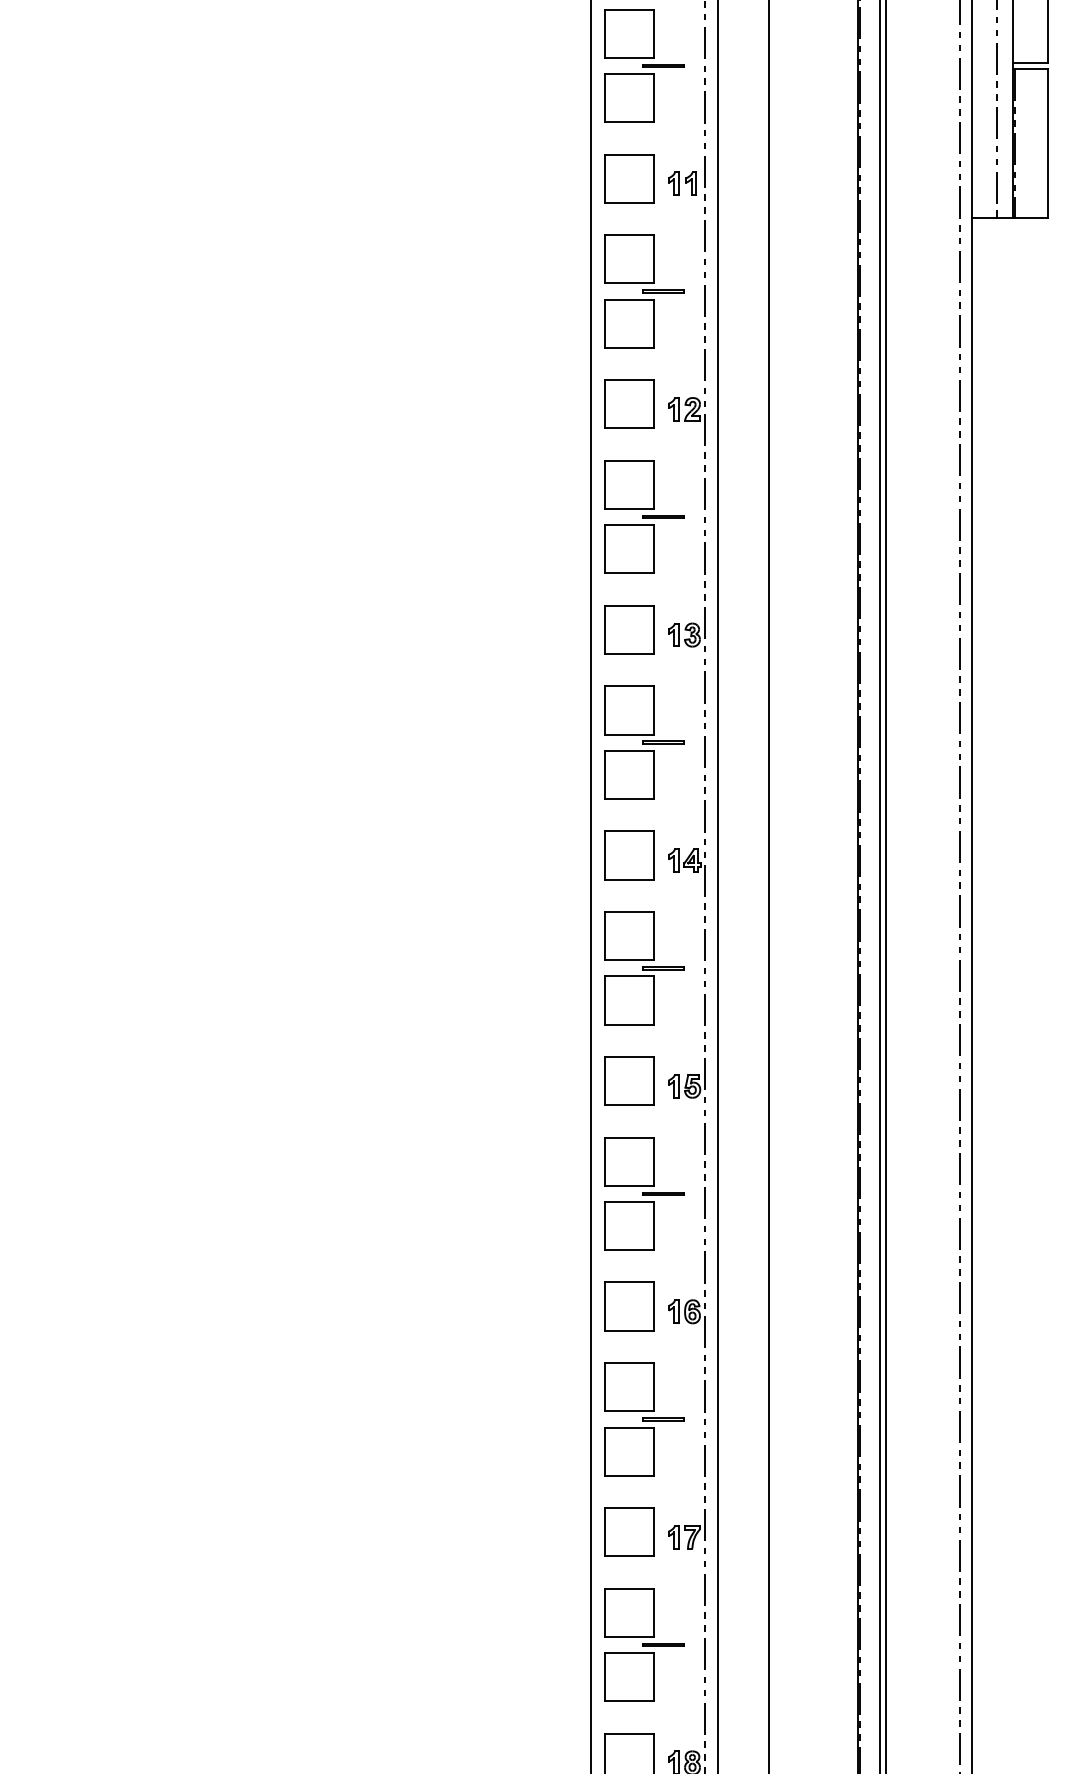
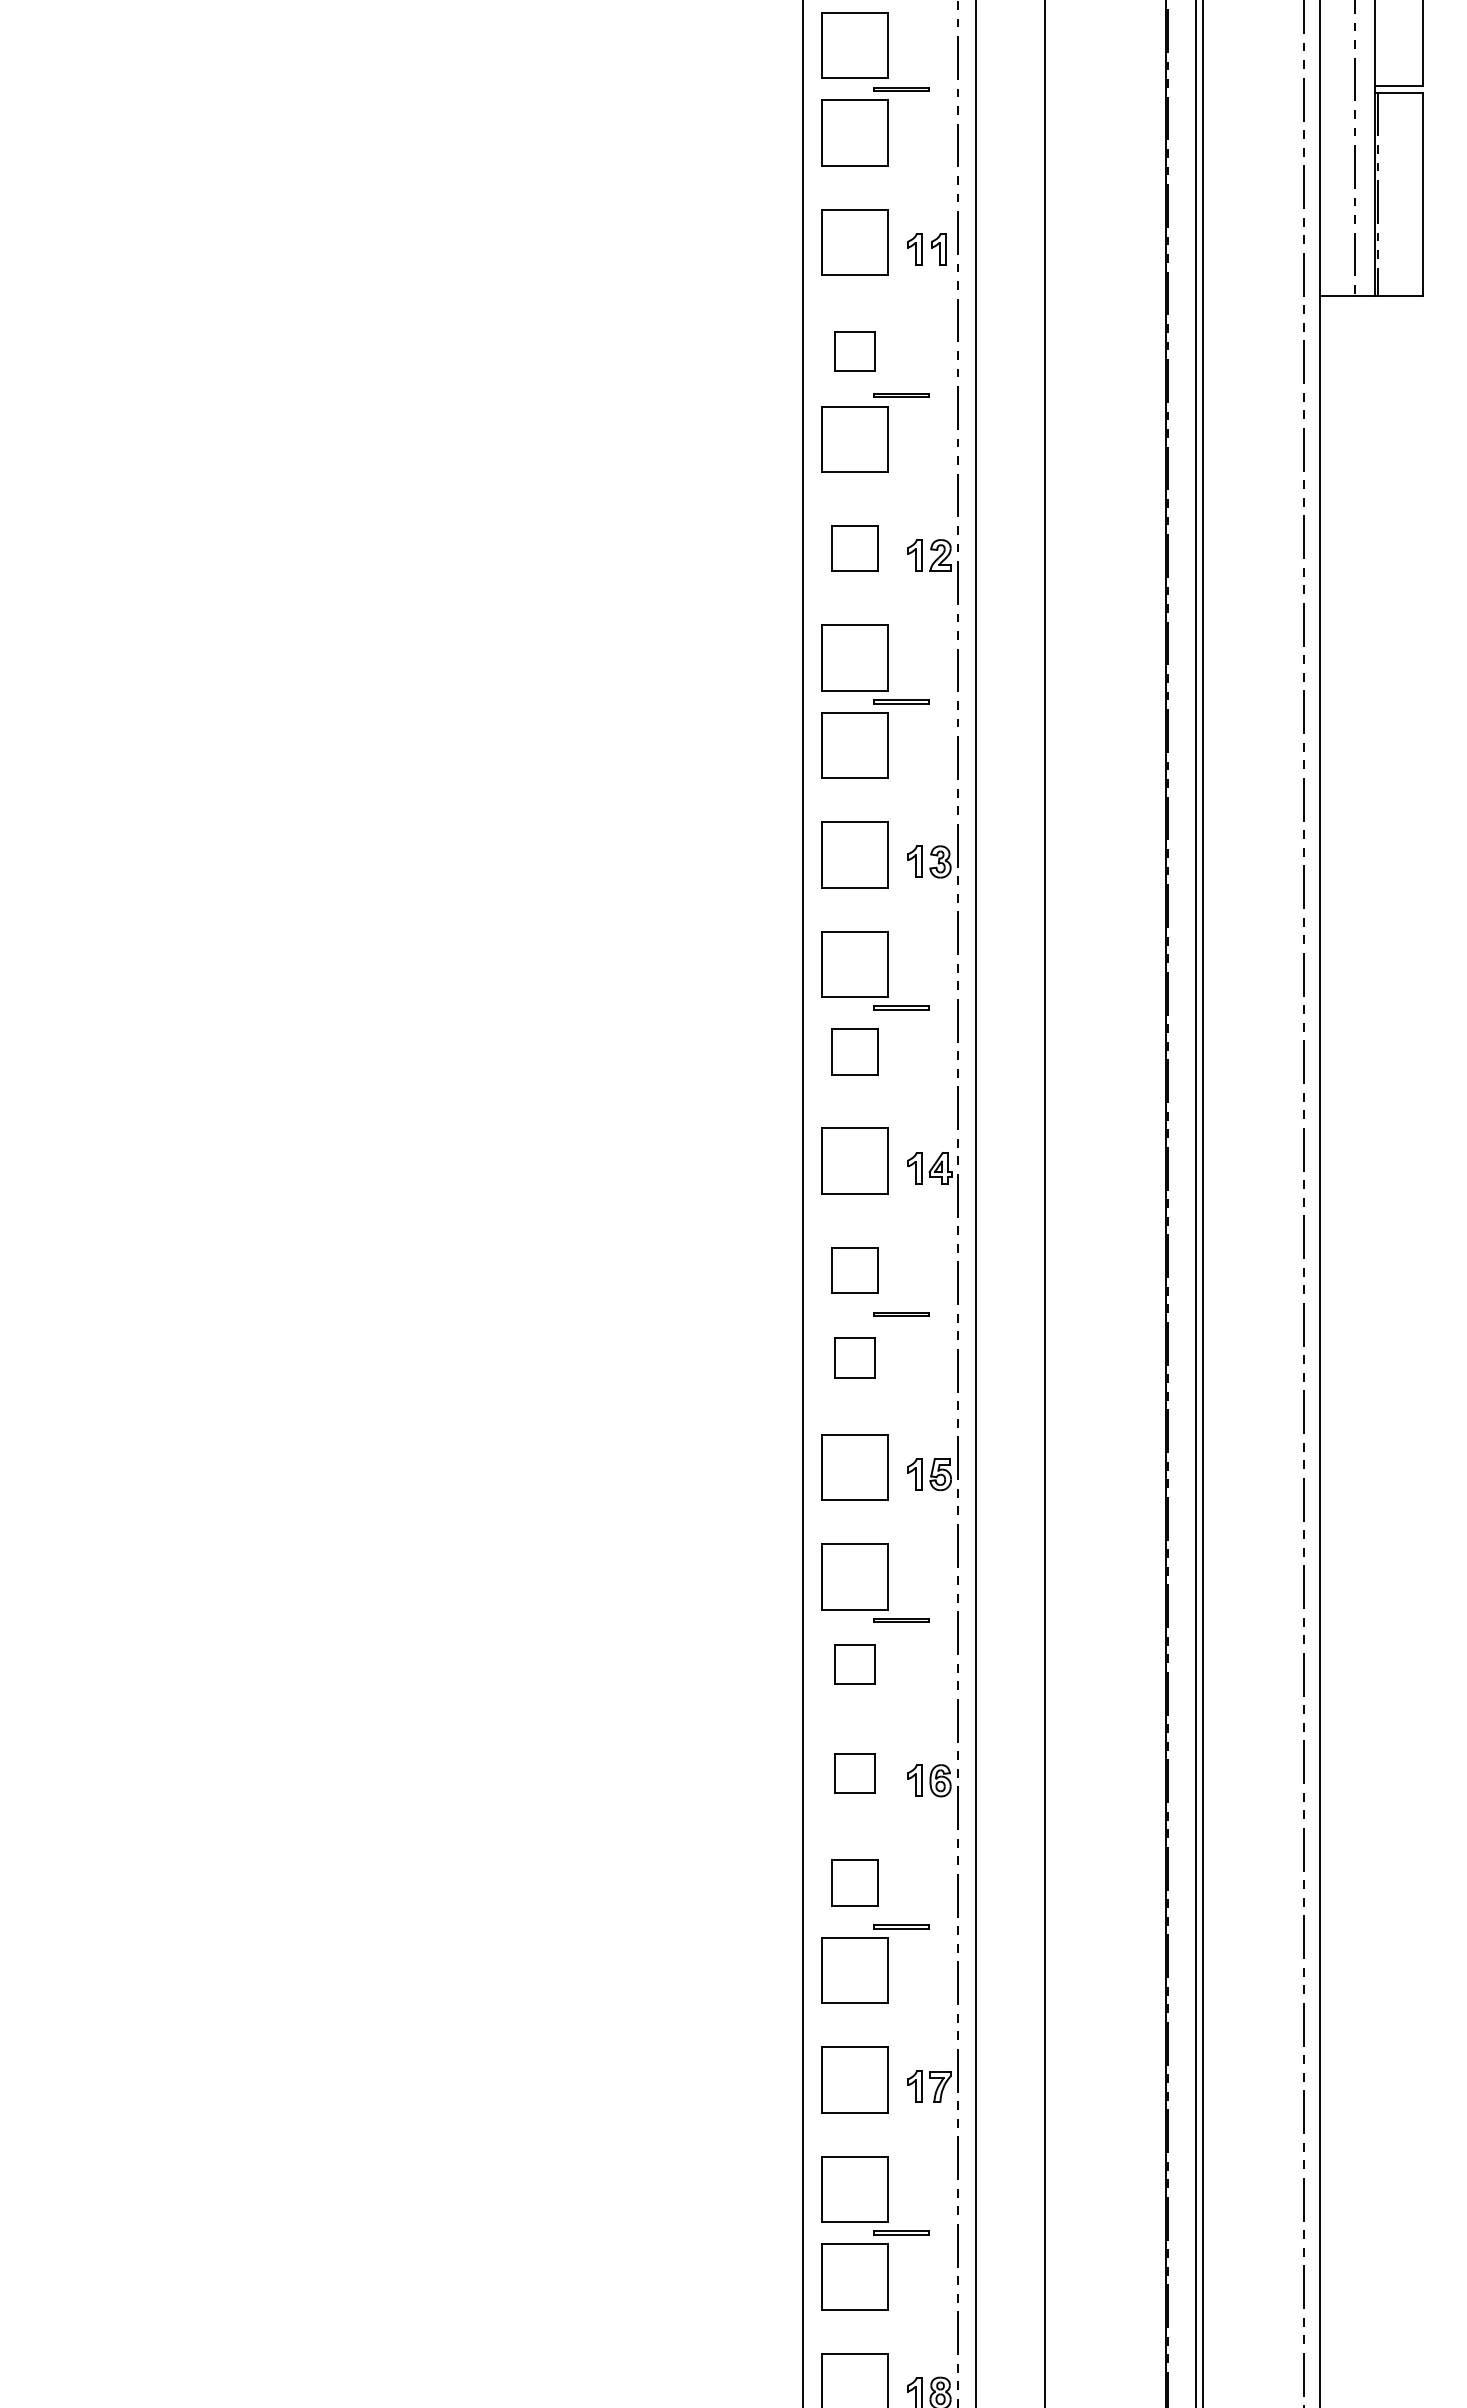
part: (629, 259) -> (854, 351), size x0.6
part: (629, 404) -> (854, 548), size x0.7
part: (629, 774) -> (854, 1051), size x0.7
part: (629, 935) -> (854, 1270), size x0.7
part: (629, 1000) -> (854, 1357), size x0.6
part: (629, 1226) -> (854, 1664), size x0.6
part: (629, 1306) -> (854, 1773), size x0.6
part: (629, 1386) -> (854, 1882), size x0.7

